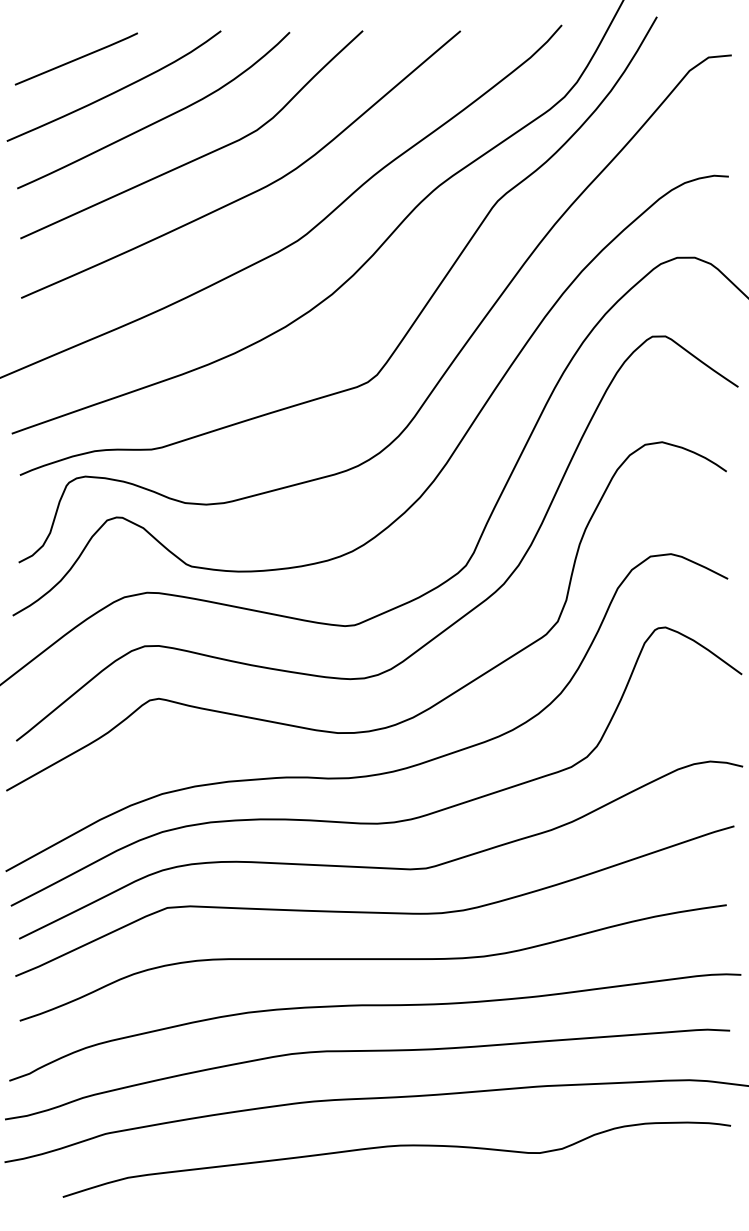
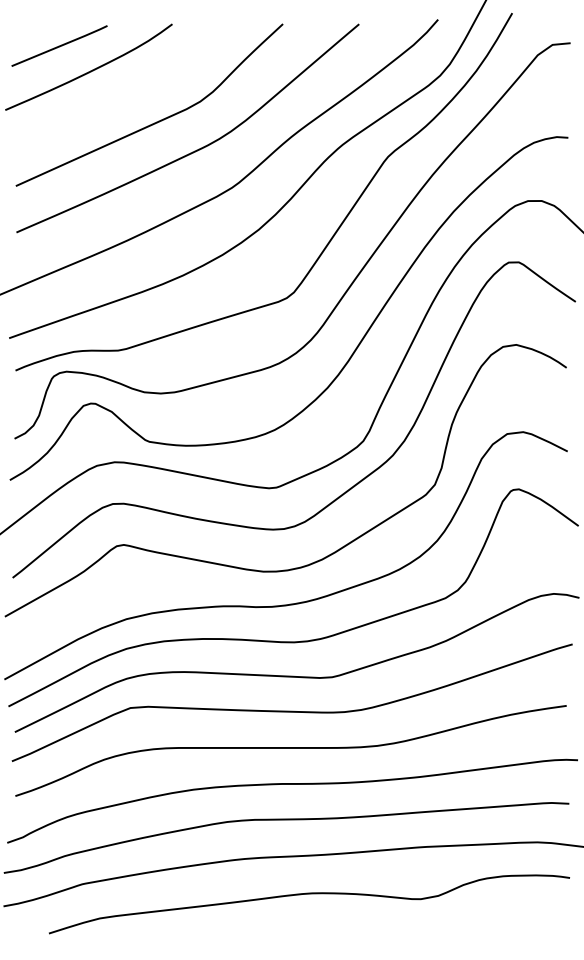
curve: (157, 120) -> (122, 93), removed

